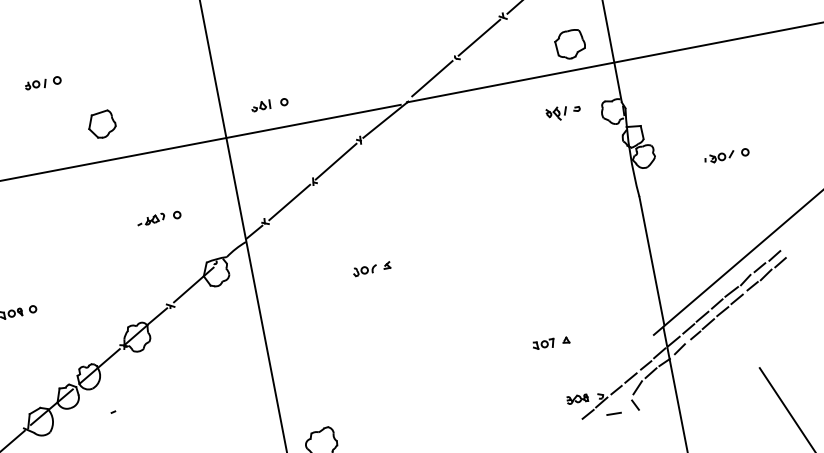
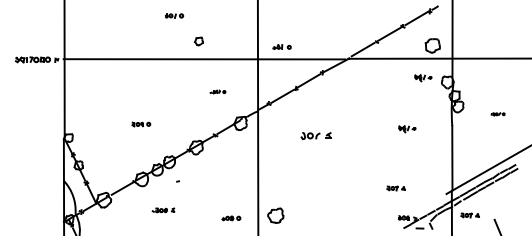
part: (100, 125) -> (198, 41), size x0.6
part: (725, 156) -> (497, 114), size x0.6
part: (157, 217) -> (217, 91), size x0.7
part: (551, 221) -> (407, 129), added
part: (372, 269) -> (316, 136), size x1.6
part: (707, 369) -> (469, 215), added

